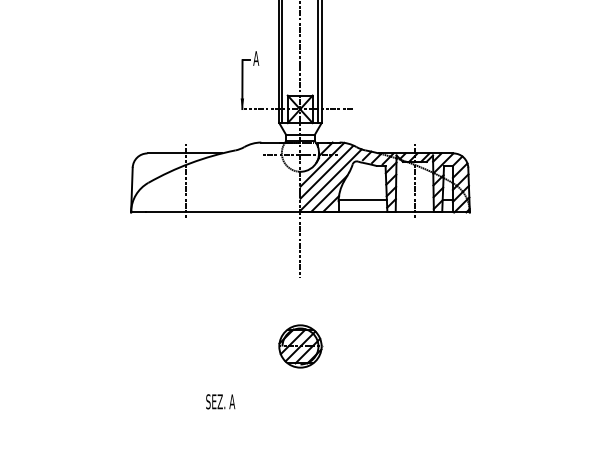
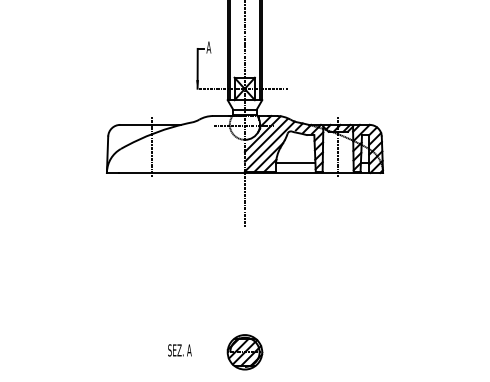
part: (299, 346) -> (244, 352), moved
text: (220, 401) -> (179, 350), moved

